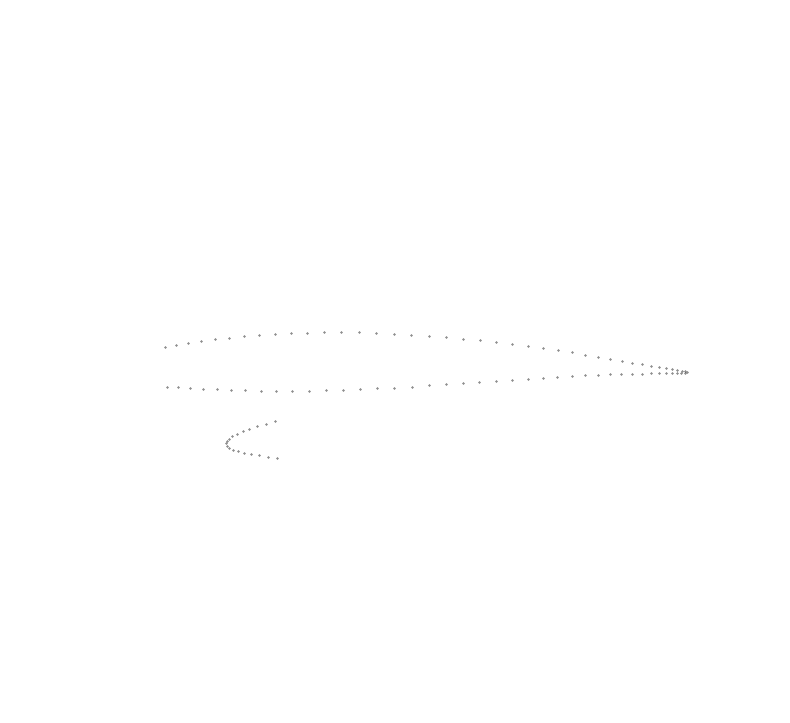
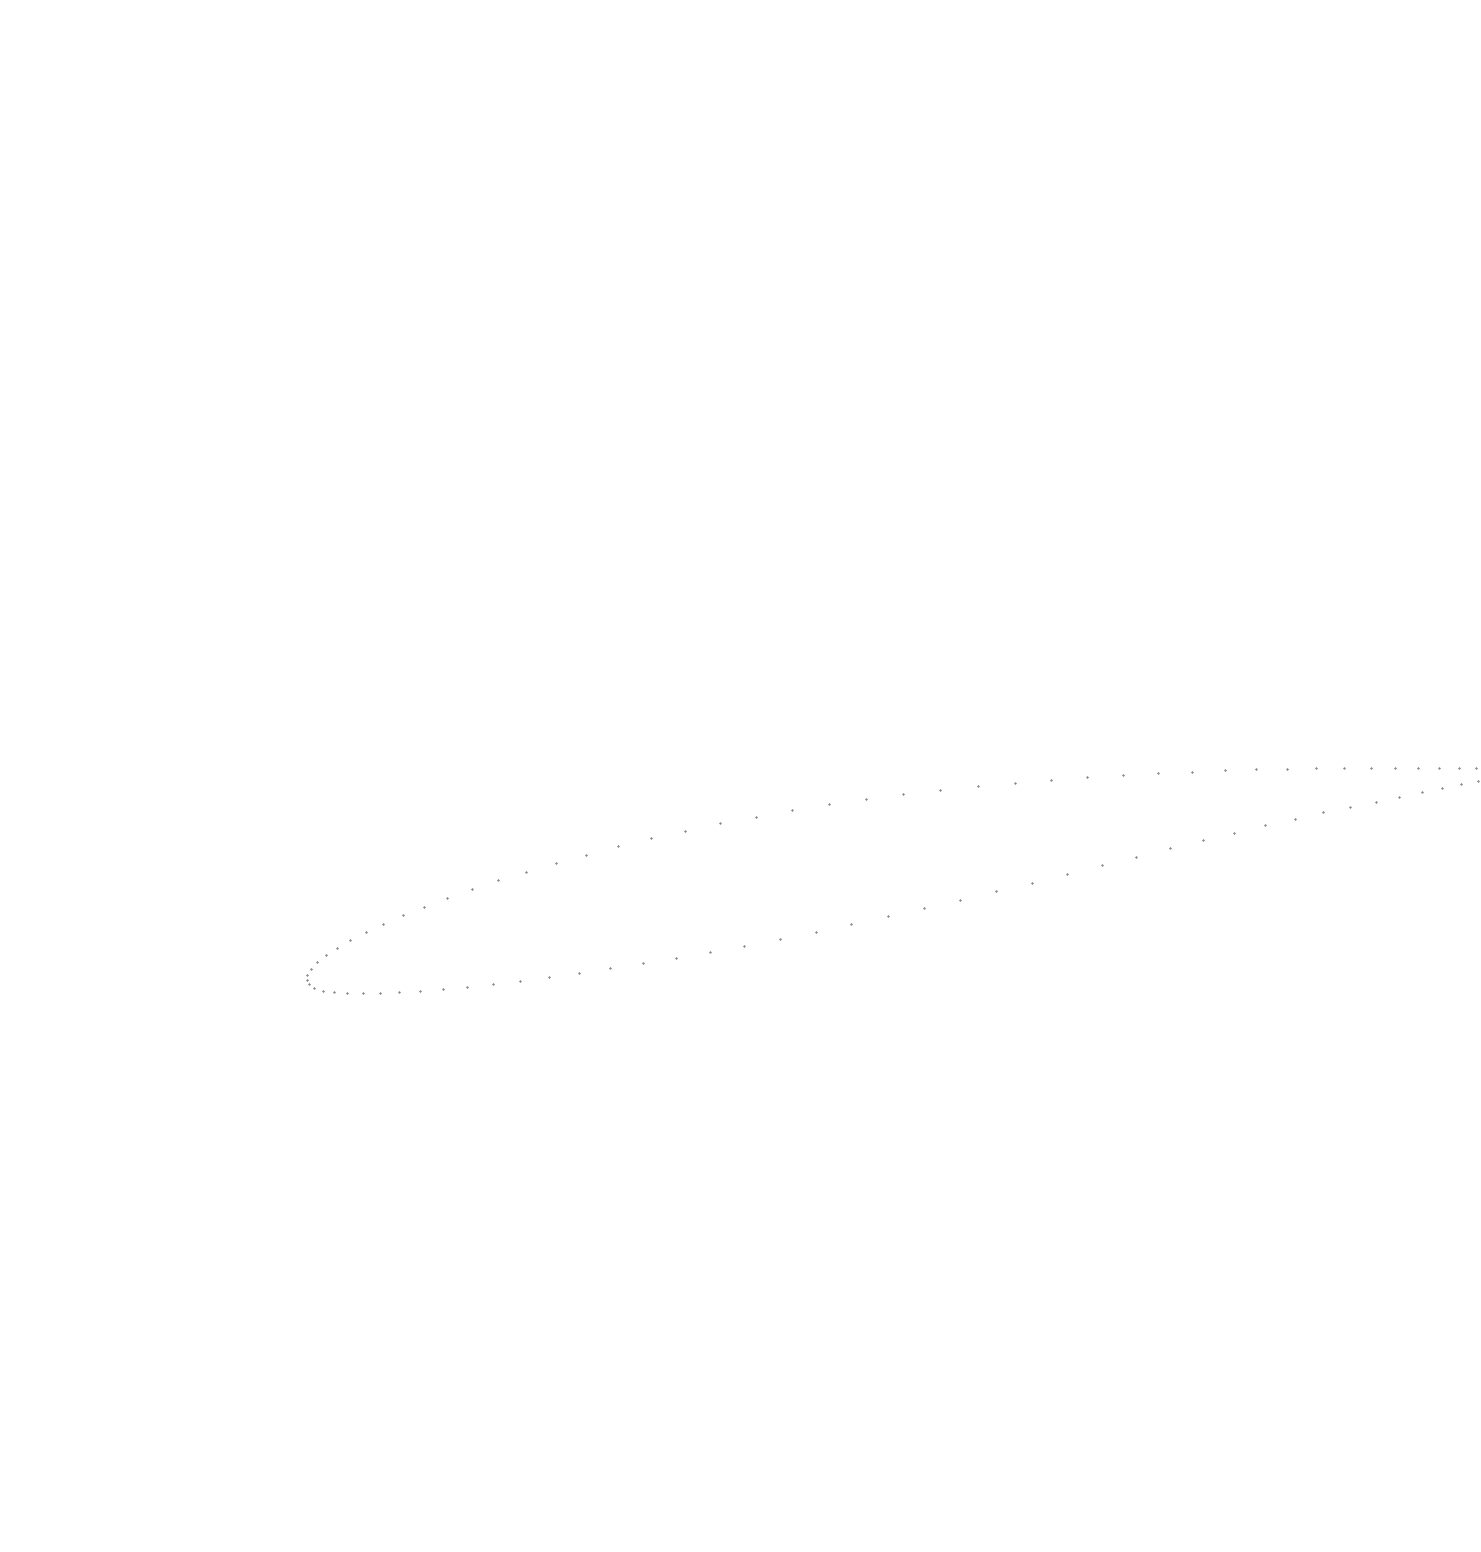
part: (249, 430) -> (351, 943), moved

